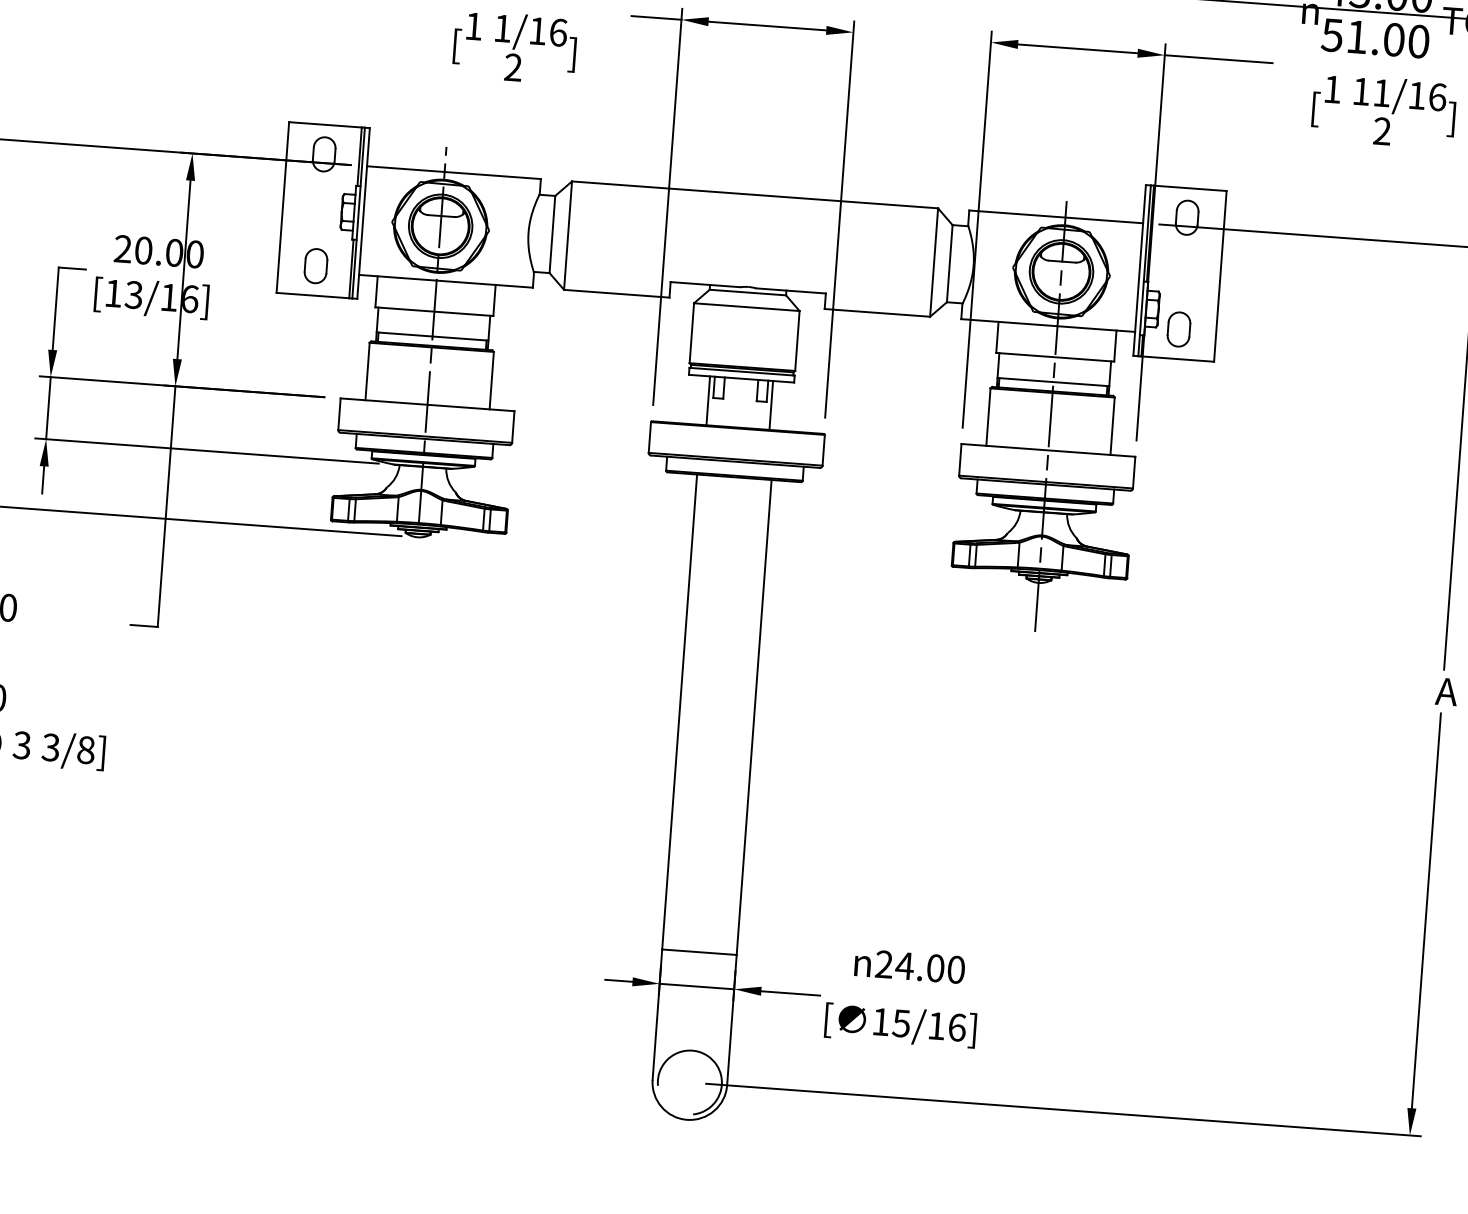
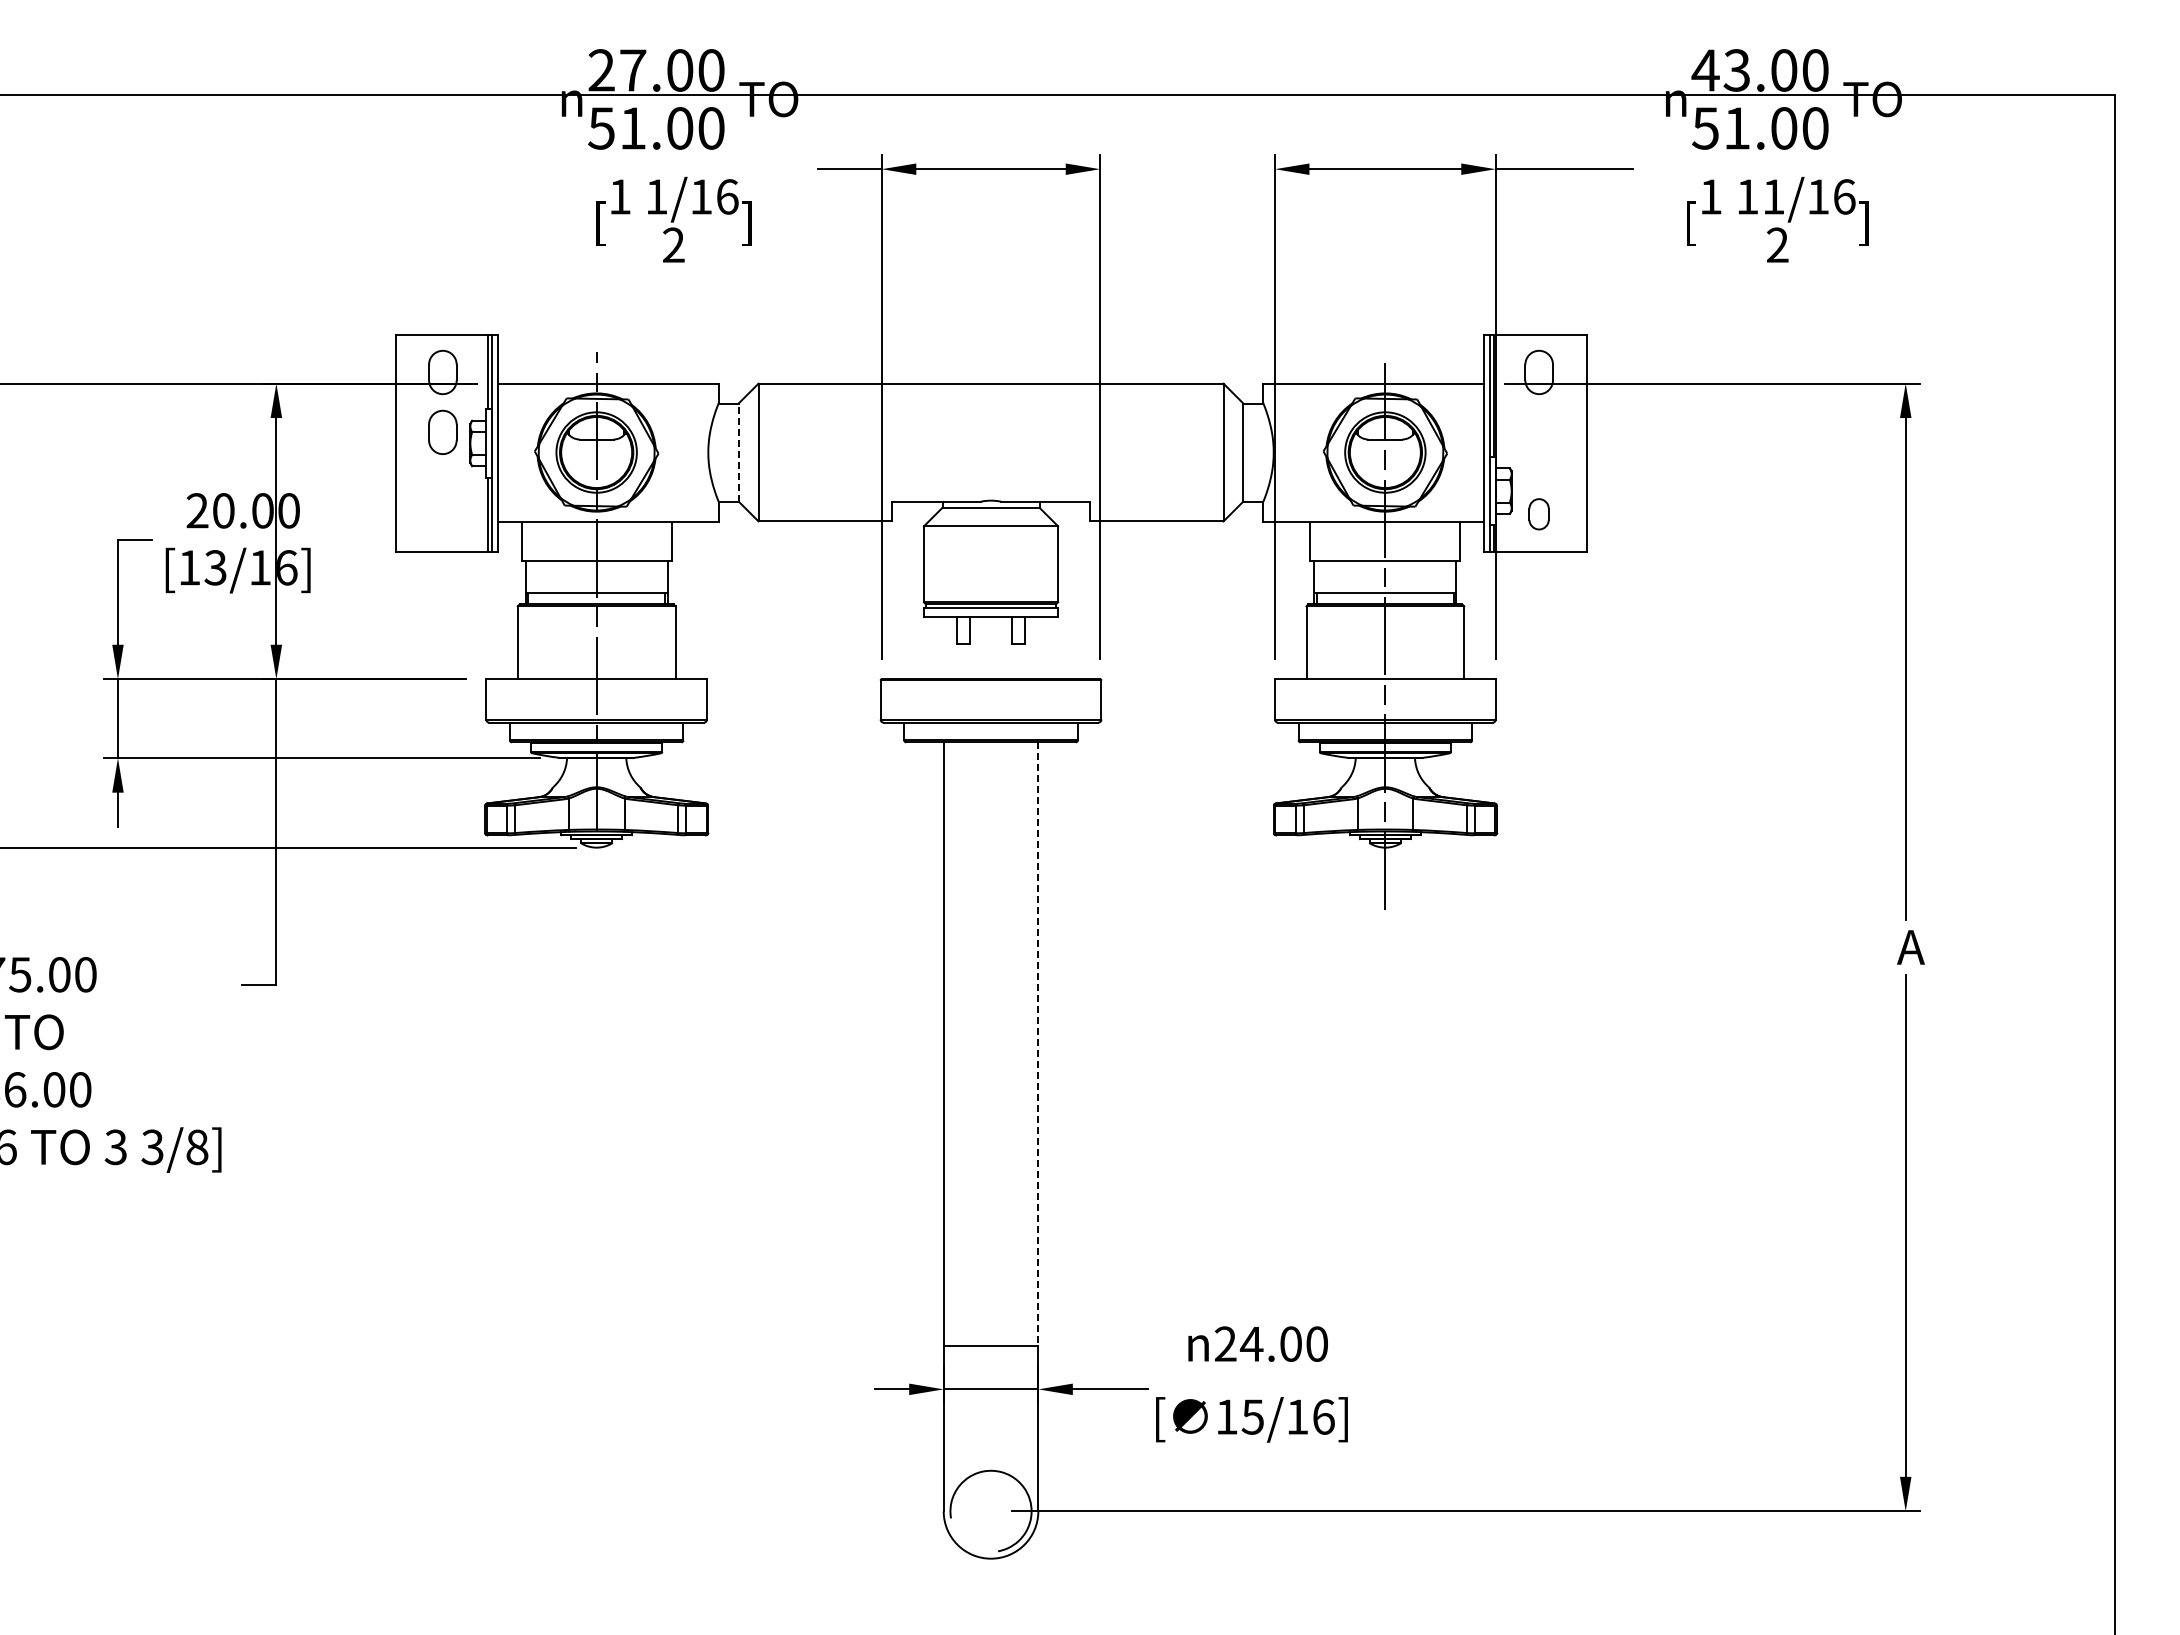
line: (552, 234) -> (738, 452), solid -> dashed
part: (315, 265) -> (442, 431), moved
part: (1178, 328) -> (1538, 513), size x0.7
line: (708, 401) -> (951, 648), removed
line: (771, 405) -> (1031, 648), removed
line: (754, 717) -> (1038, 1044), solid -> dashed

